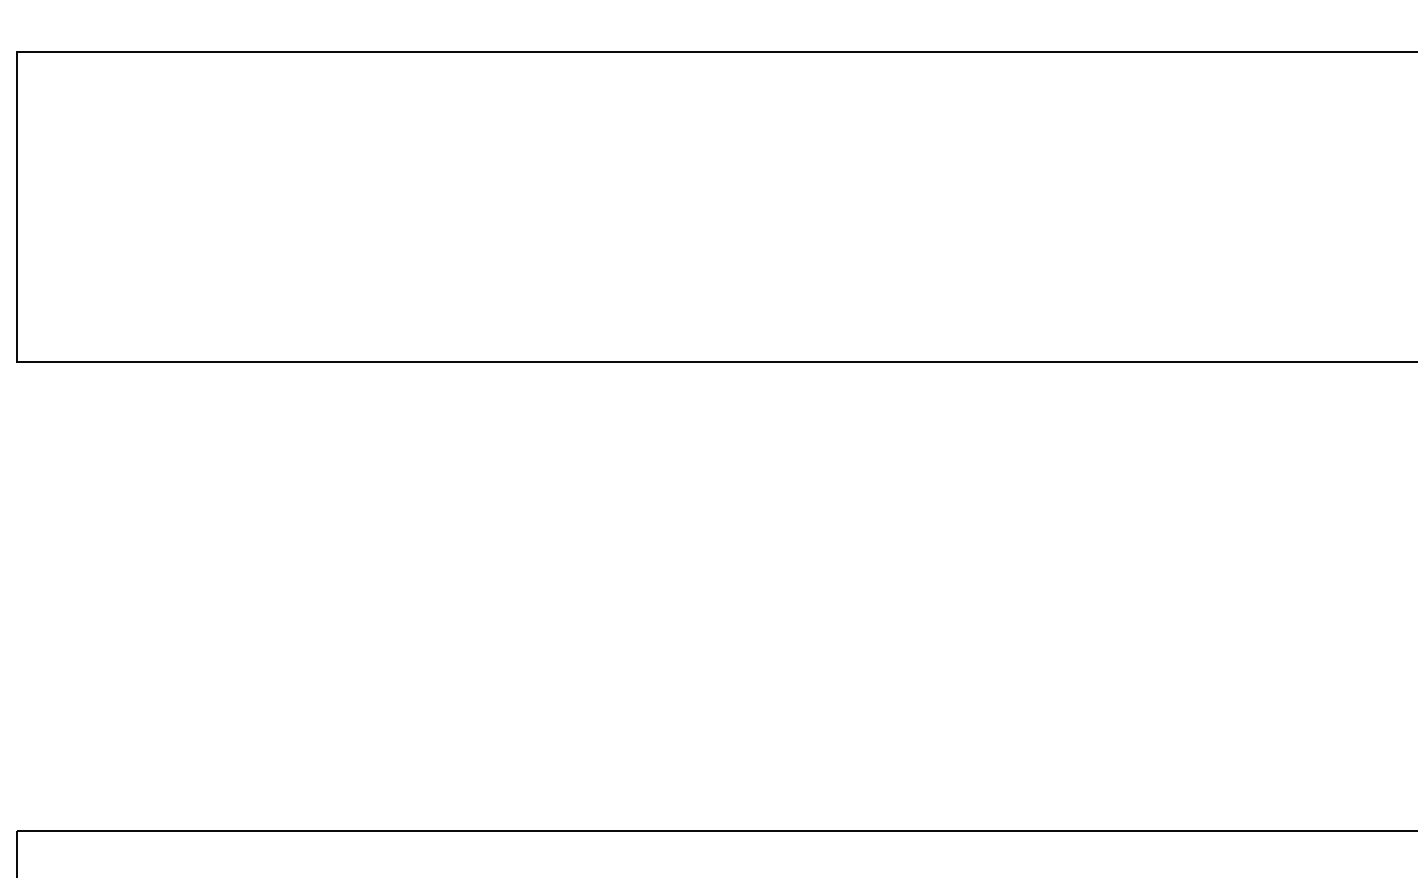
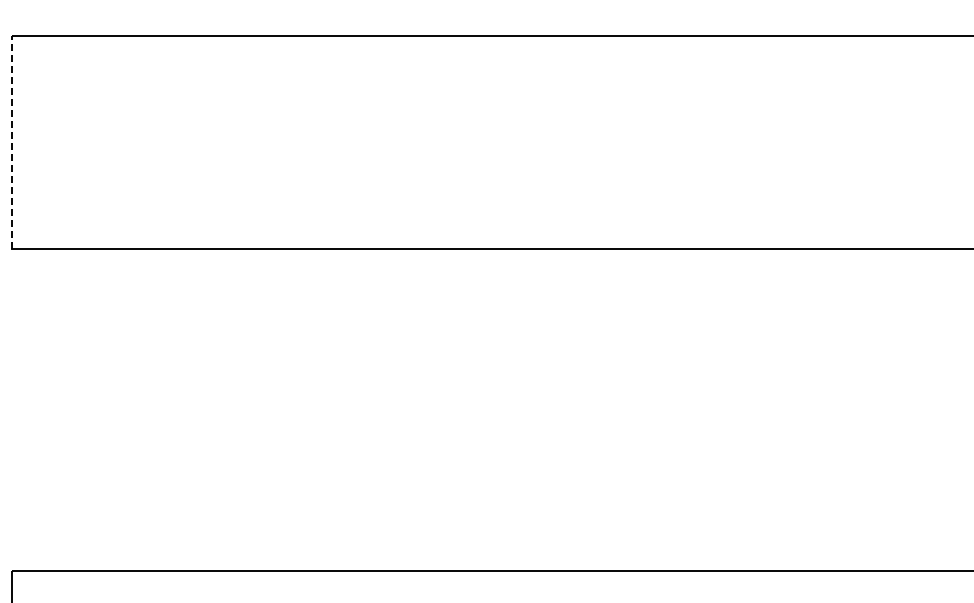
line: (16, 207) -> (11, 142), solid -> dashed

